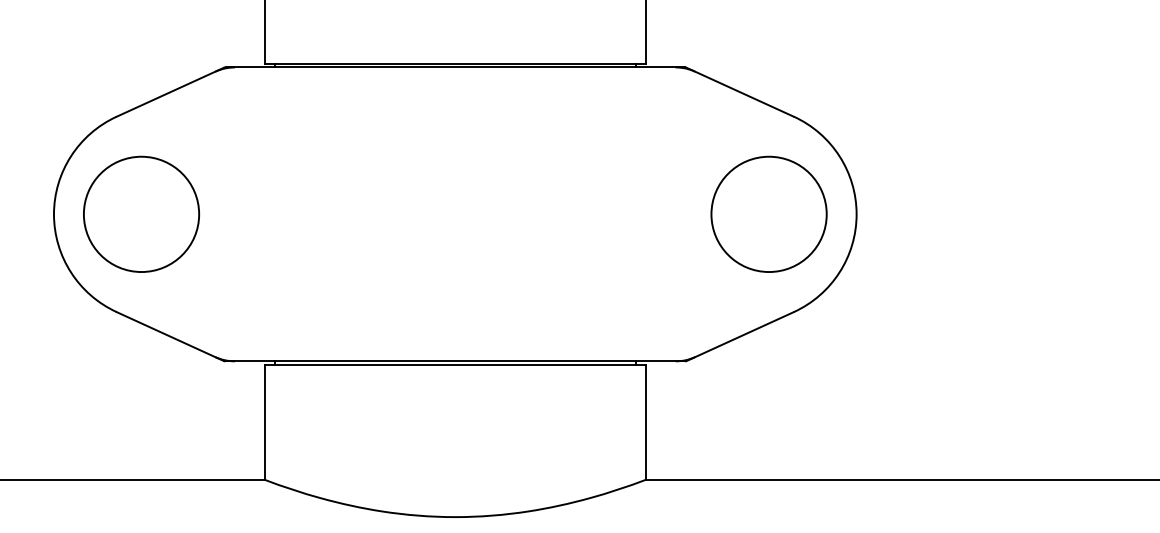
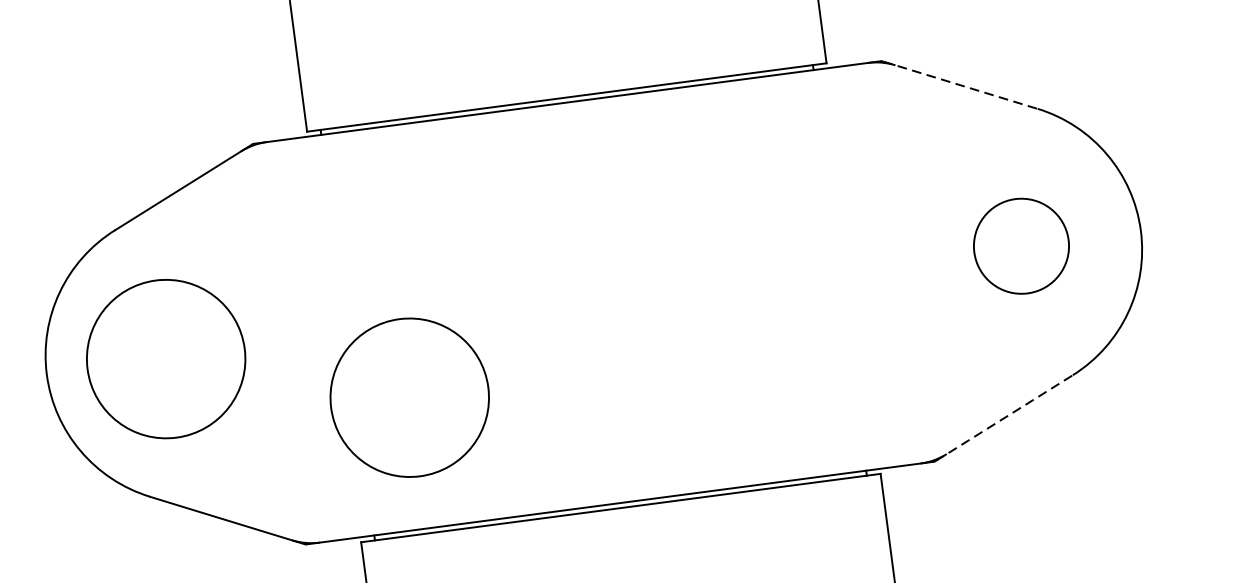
line: (740, 92) -> (960, 85), solid -> dashed
circle: (768, 213) -> (1020, 245), size x0.6
circle: (313, 264) -> (409, 396), added
line: (740, 336) -> (1004, 418), solid -> dashed

